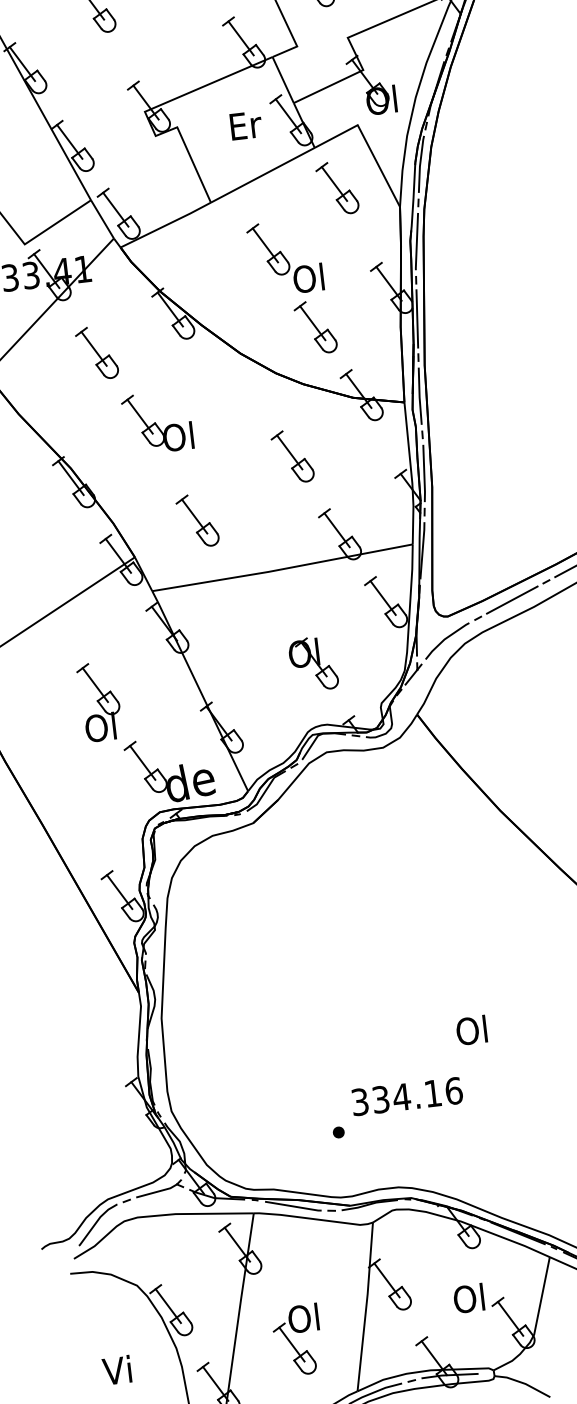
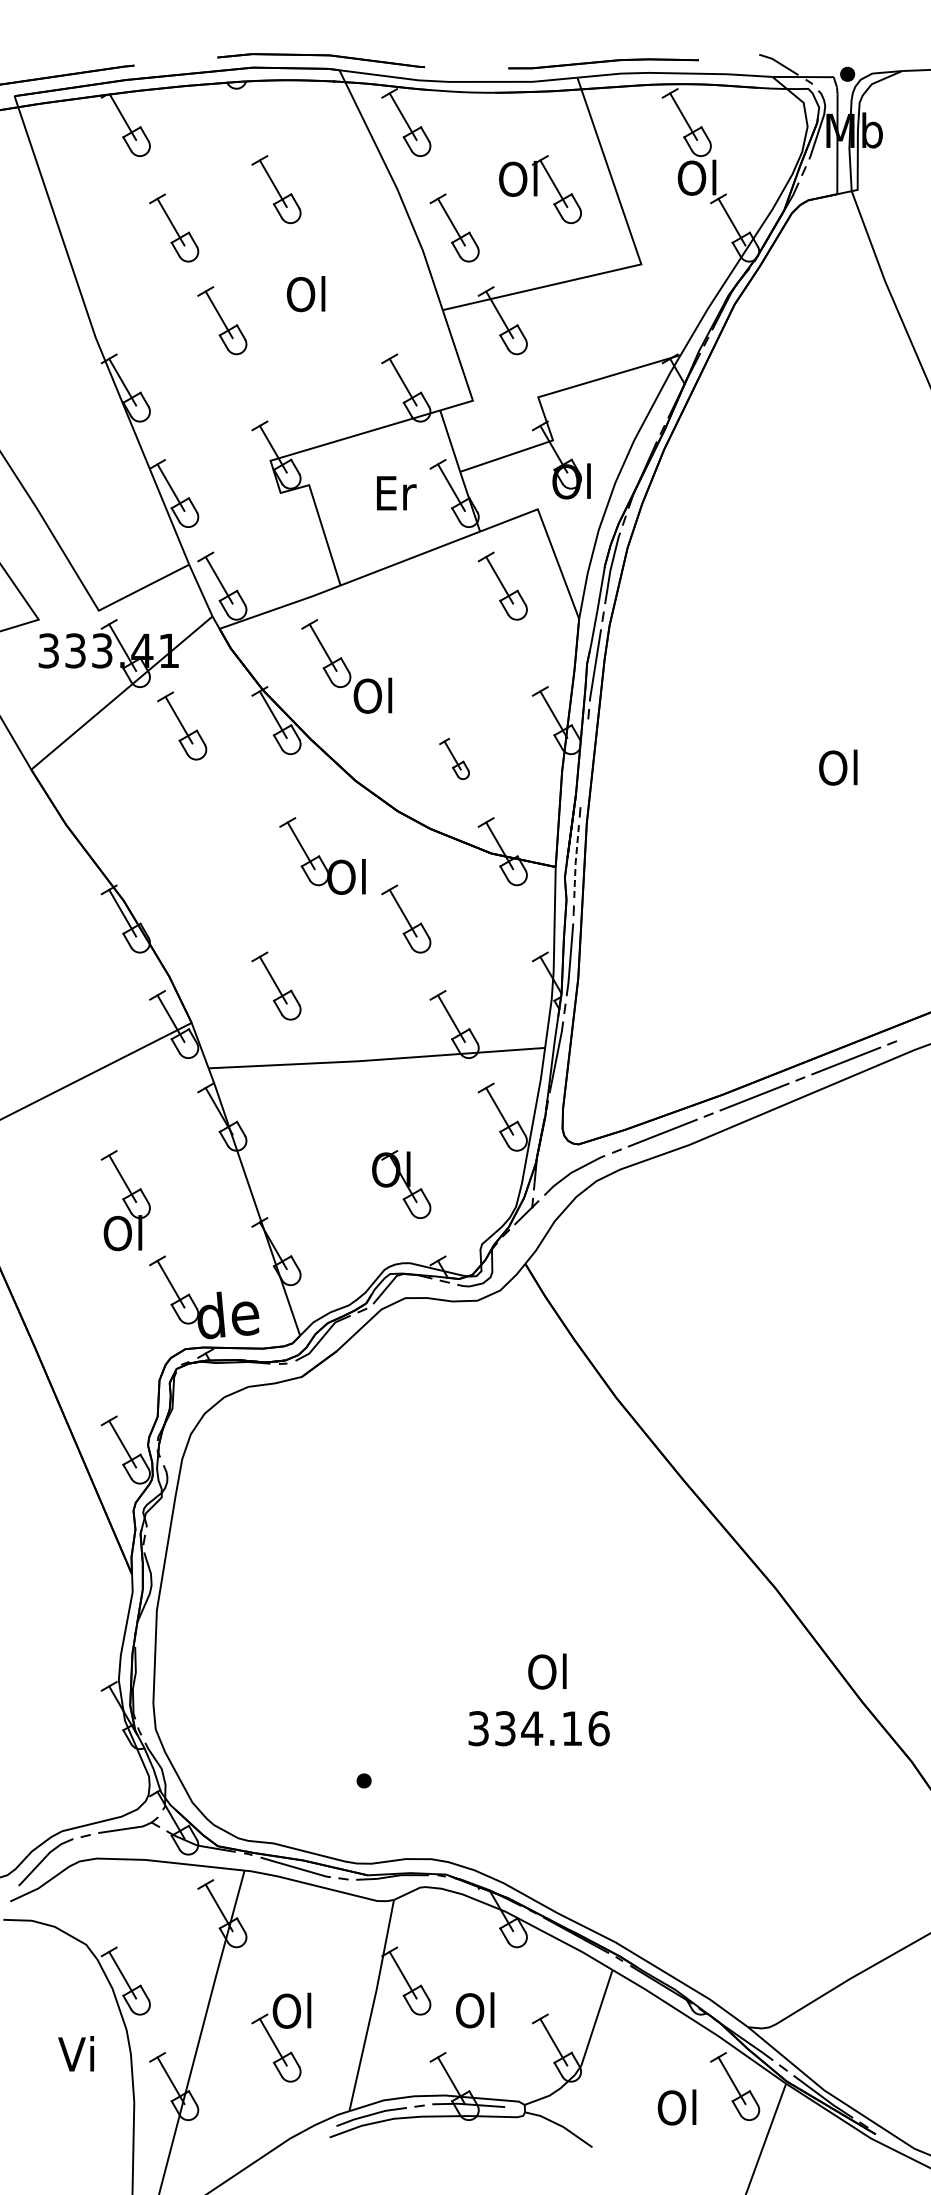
part: (285, 257) -> (346, 666), moved
line: (417, 318) -> (584, 762), removed
part: (315, 327) -> (454, 758), size x0.6
part: (97, 352) -> (182, 725), moved
line: (419, 396) -> (575, 861), solid -> dashed
part: (157, 422) -> (322, 855), moved
text: (406, 1096) -> (538, 1728), moved
text: (469, 1298) -> (475, 2010), moved
text: (117, 1370) -> (76, 2053), moved

